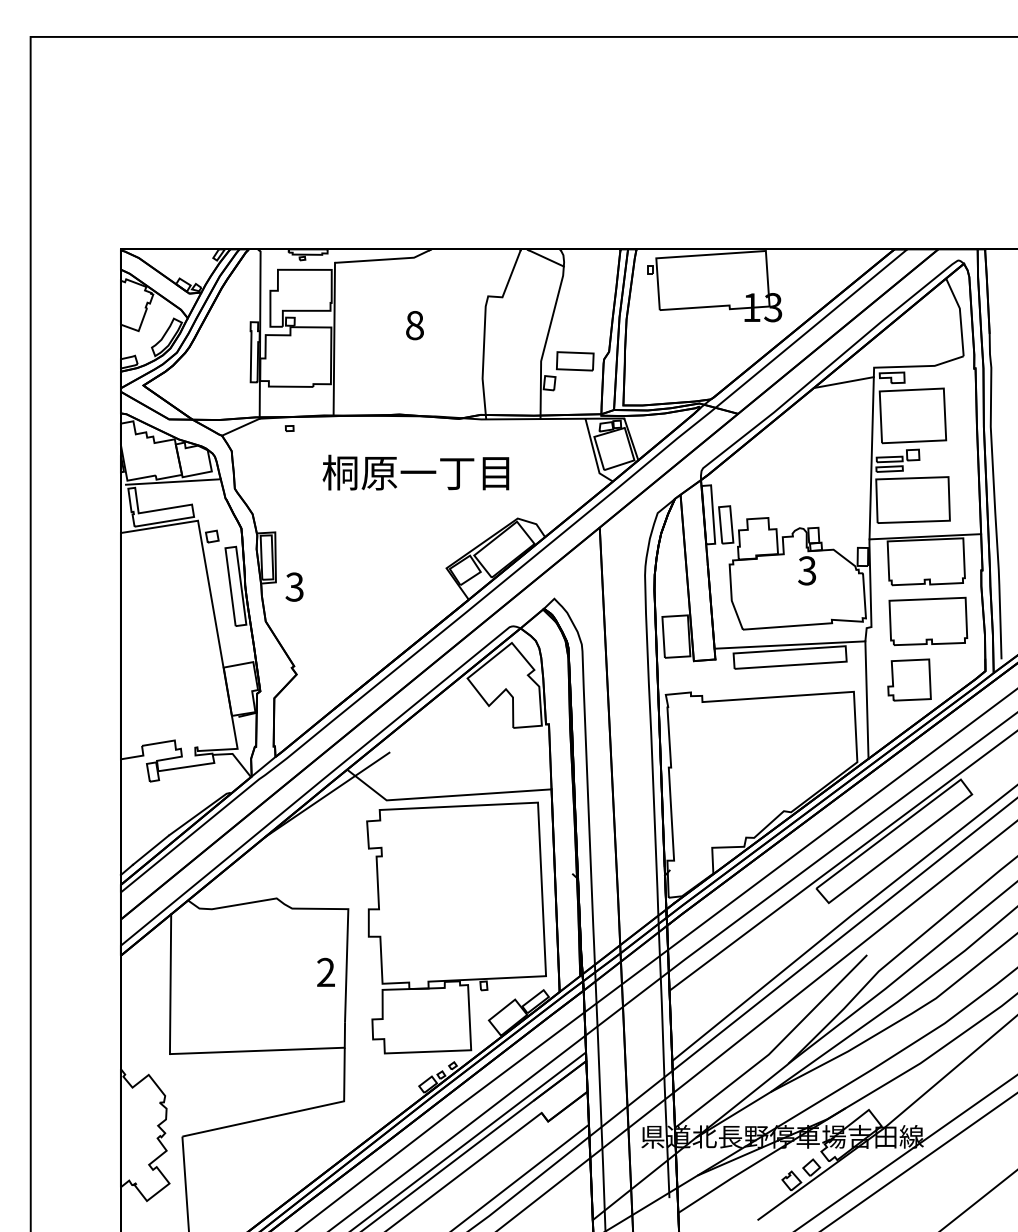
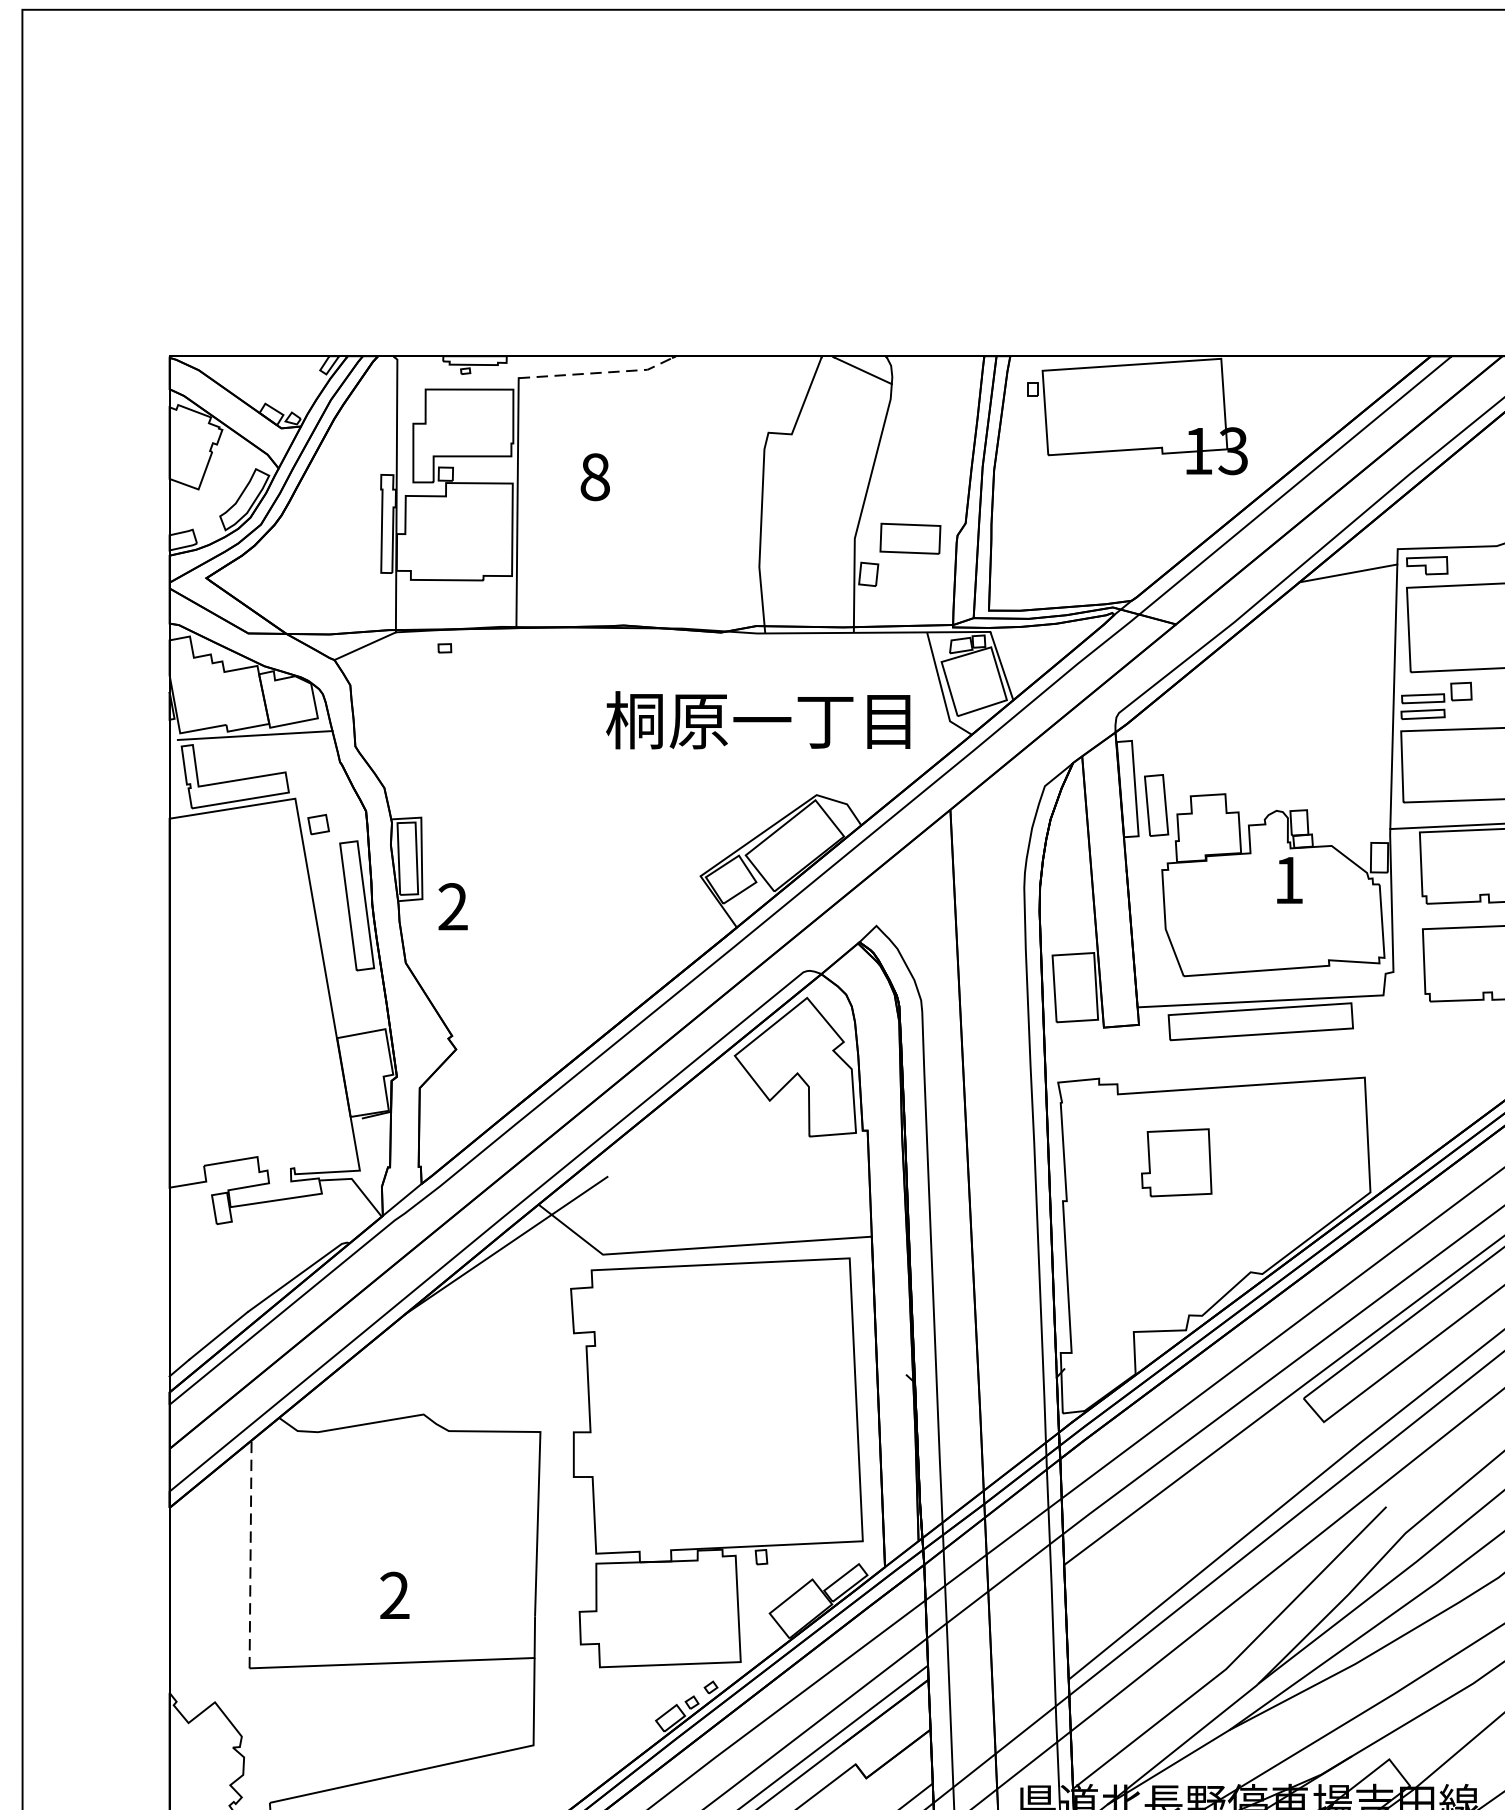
line: (384, 259) -> (599, 372), solid -> dashed
text: (414, 325) -> (594, 477), moved
text: (415, 472) -> (757, 720), moved
text: (807, 570) -> (1289, 879), 3 -> 1
text: (294, 587) -> (452, 907), 3 -> 2
part: (909, 679) -> (1176, 1161), moved
line: (866, 699) -> (1385, 1090), removed
text: (325, 971) -> (393, 1594), moved
line: (170, 984) -> (250, 1554), solid -> dashed

